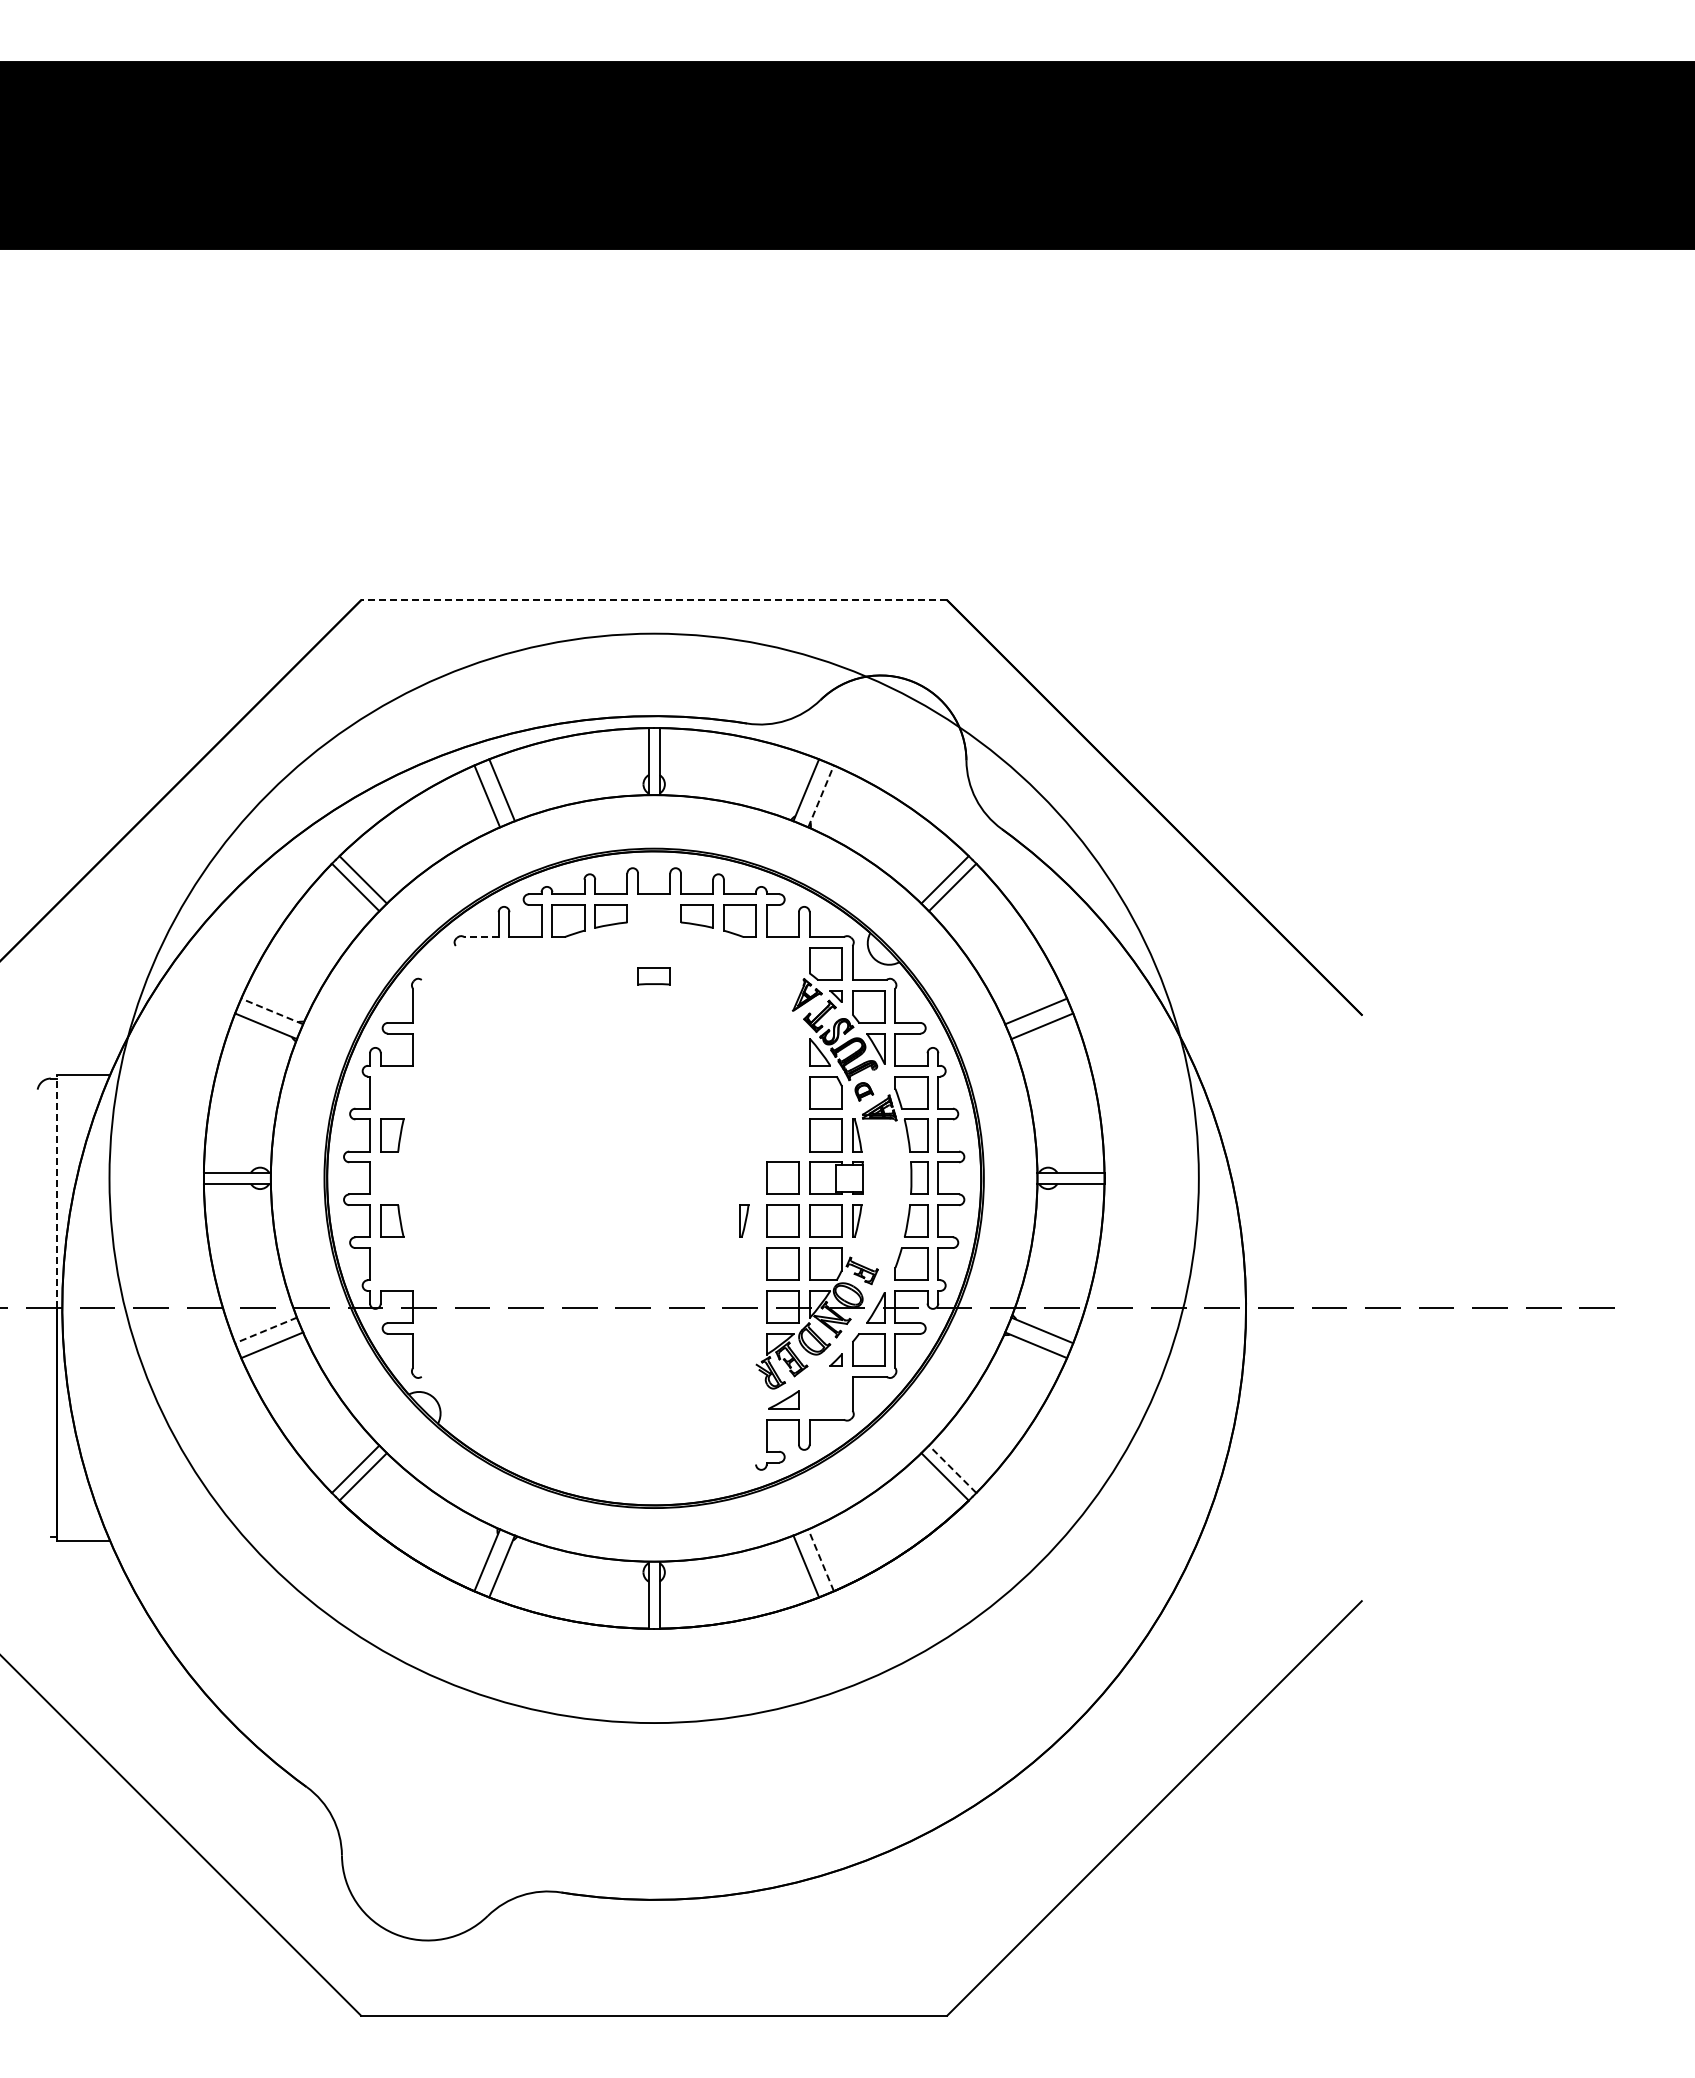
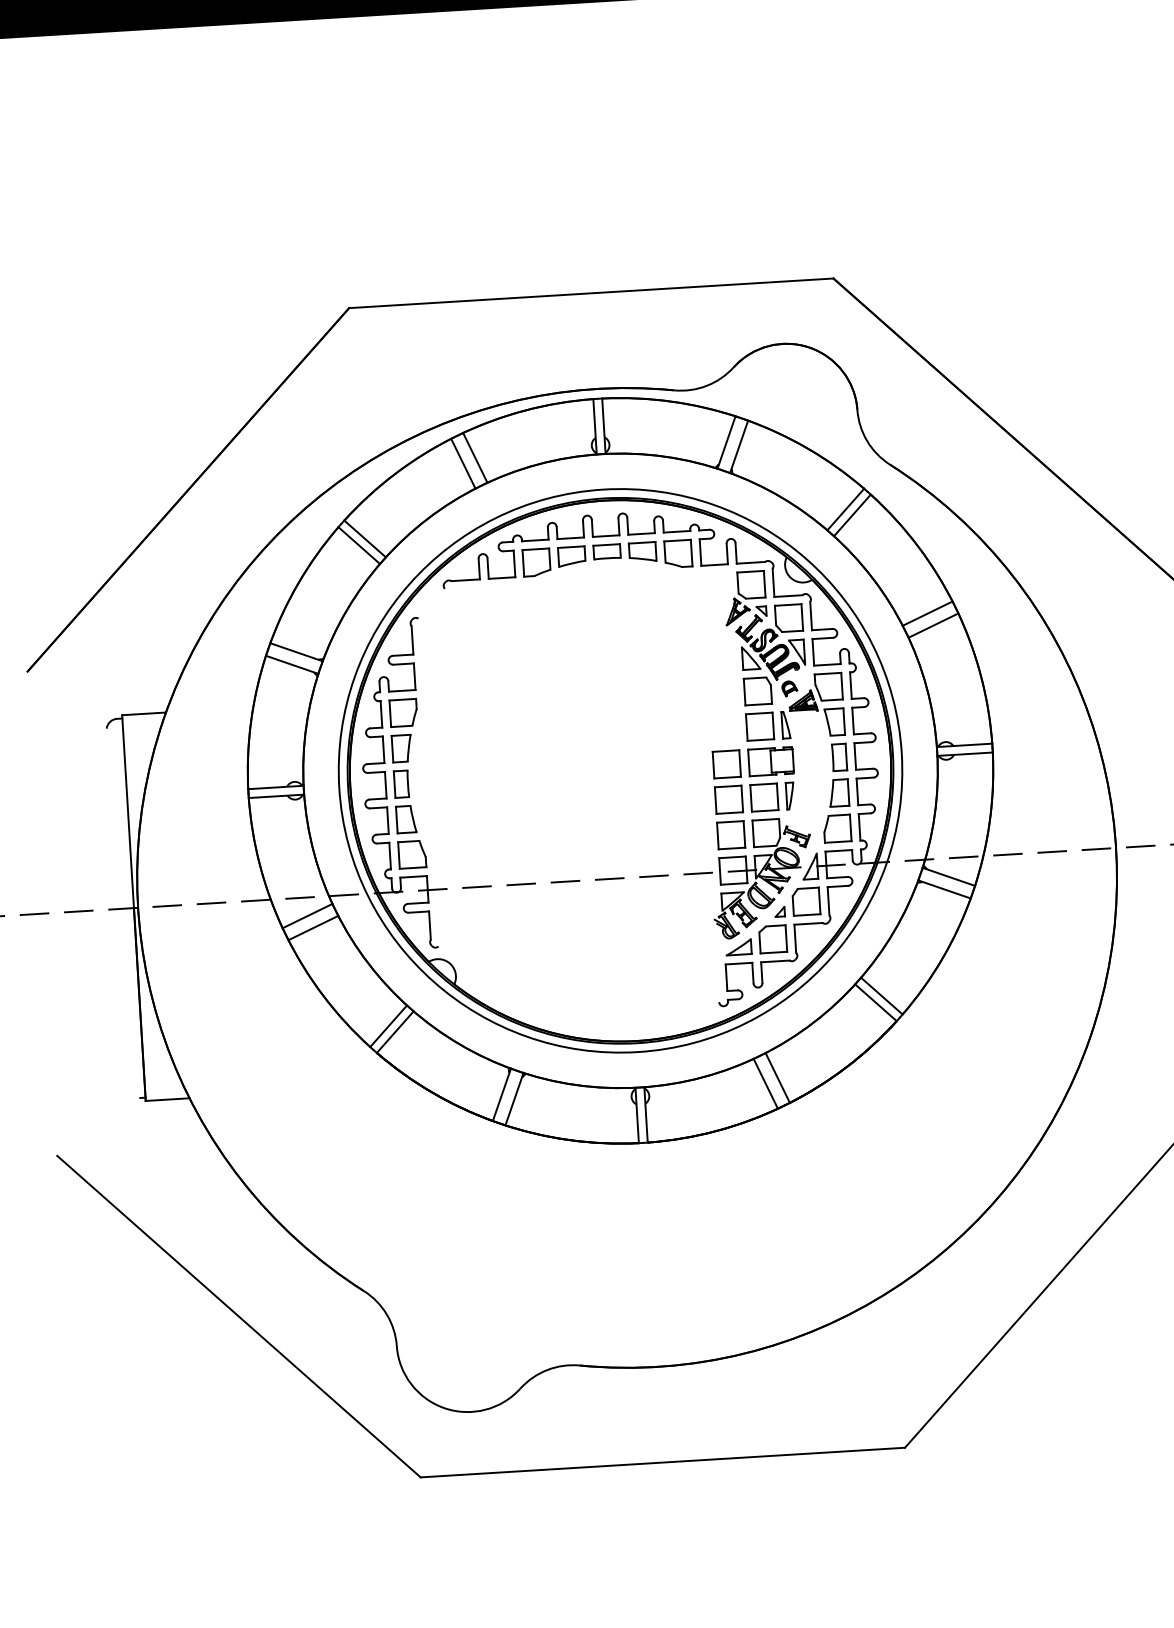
line: (653, 600) -> (590, 293), dashed -> solid
line: (821, 796) -> (739, 446), dashed -> solid
line: (481, 937) -> (465, 580), dashed -> solid
part: (653, 976) -> (606, 552), moved
line: (272, 1011) -> (296, 652), dashed -> solid
part: (396, 1092) -> (403, 712), added
part: (389, 1177) -> (401, 783), added
circle: (653, 1177) -> (619, 770), size x0.62
line: (57, 1191) -> (128, 811), dashed -> solid
part: (744, 1220) -> (697, 801), removed
part: (396, 1263) -> (411, 854), added
line: (266, 1330) -> (307, 916), dashed -> solid
part: (825, 1392) -> (772, 939), added
line: (952, 1469) -> (881, 996), dashed -> solid
line: (821, 1560) -> (778, 1078), dashed -> solid

